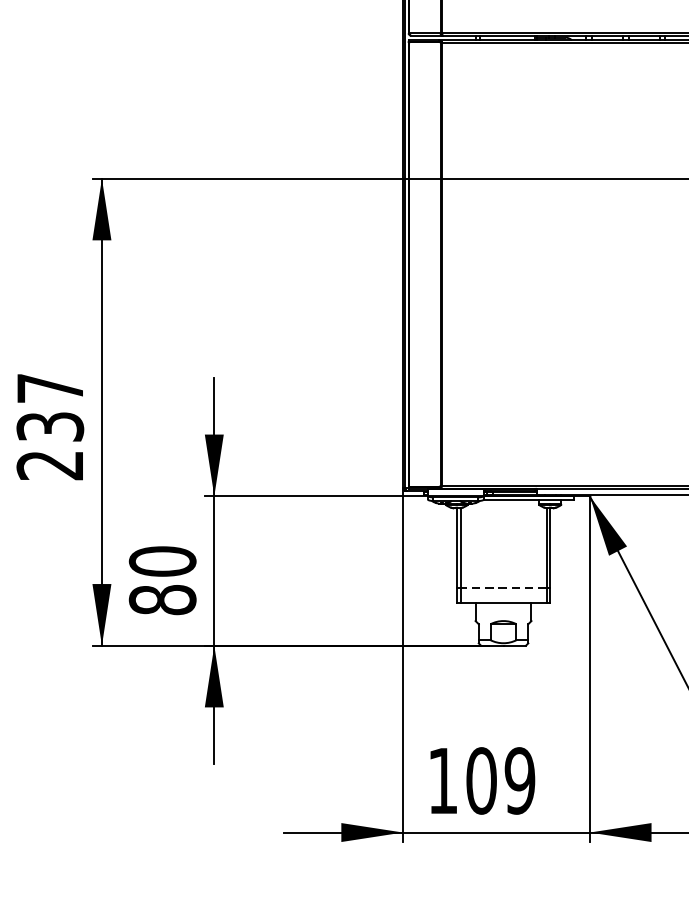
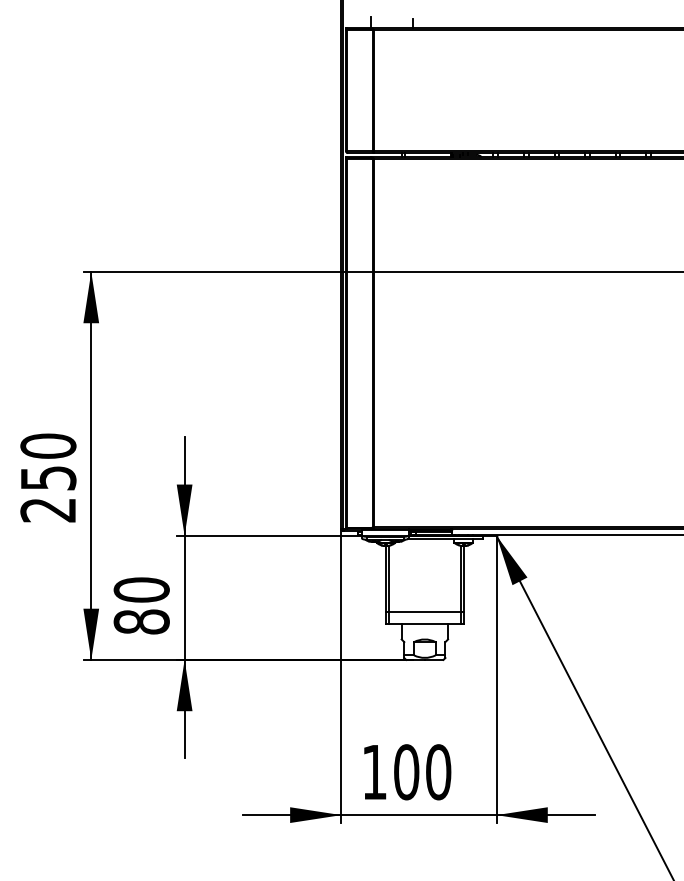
text: (50, 406) -> (48, 461), 237 -> 250
line: (503, 587) -> (424, 611), dashed -> solid
text: (519, 781) -> (438, 772), 109 -> 100

